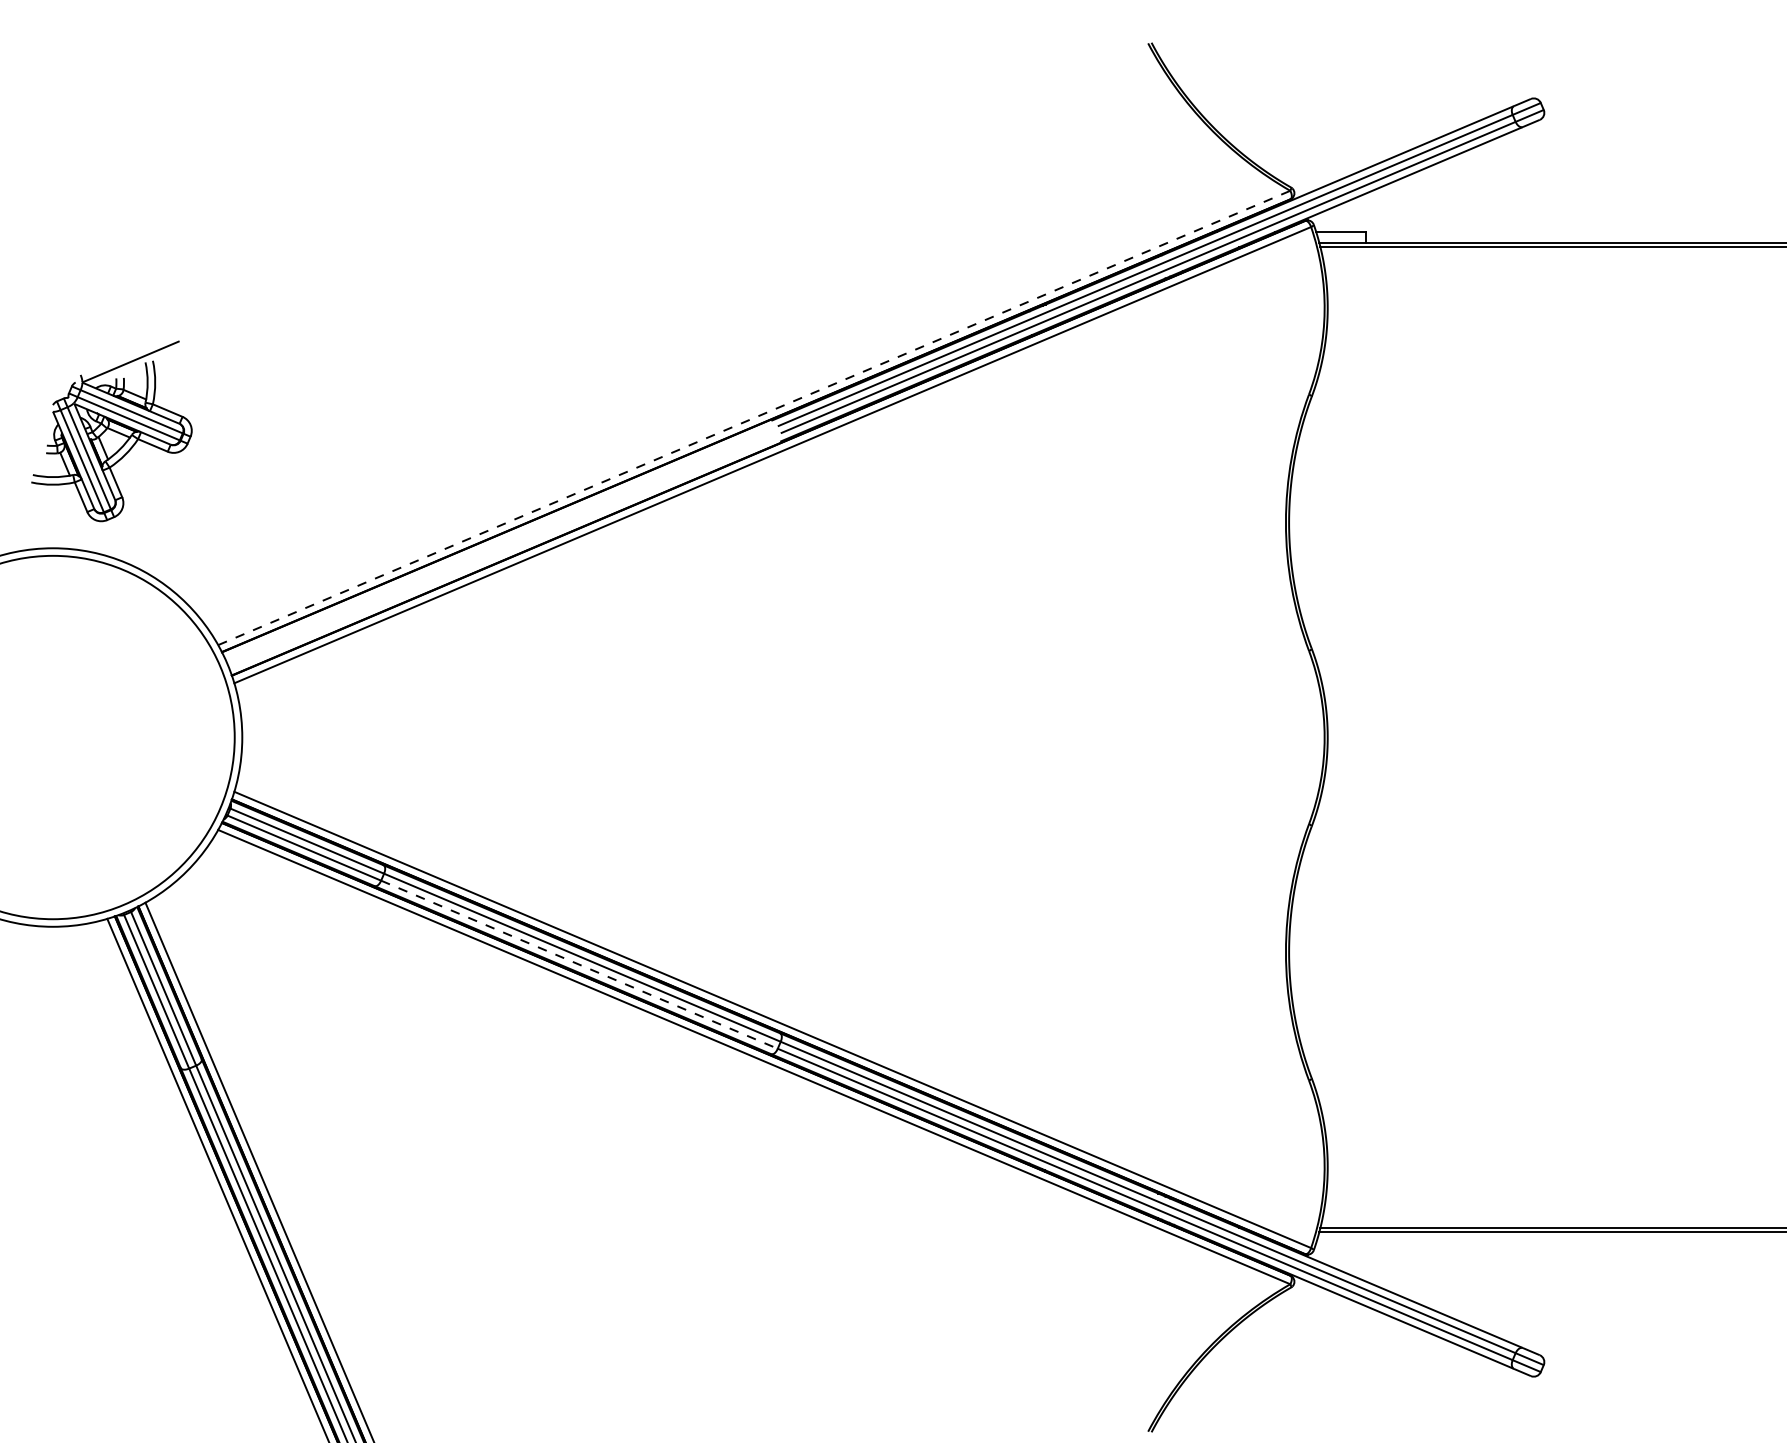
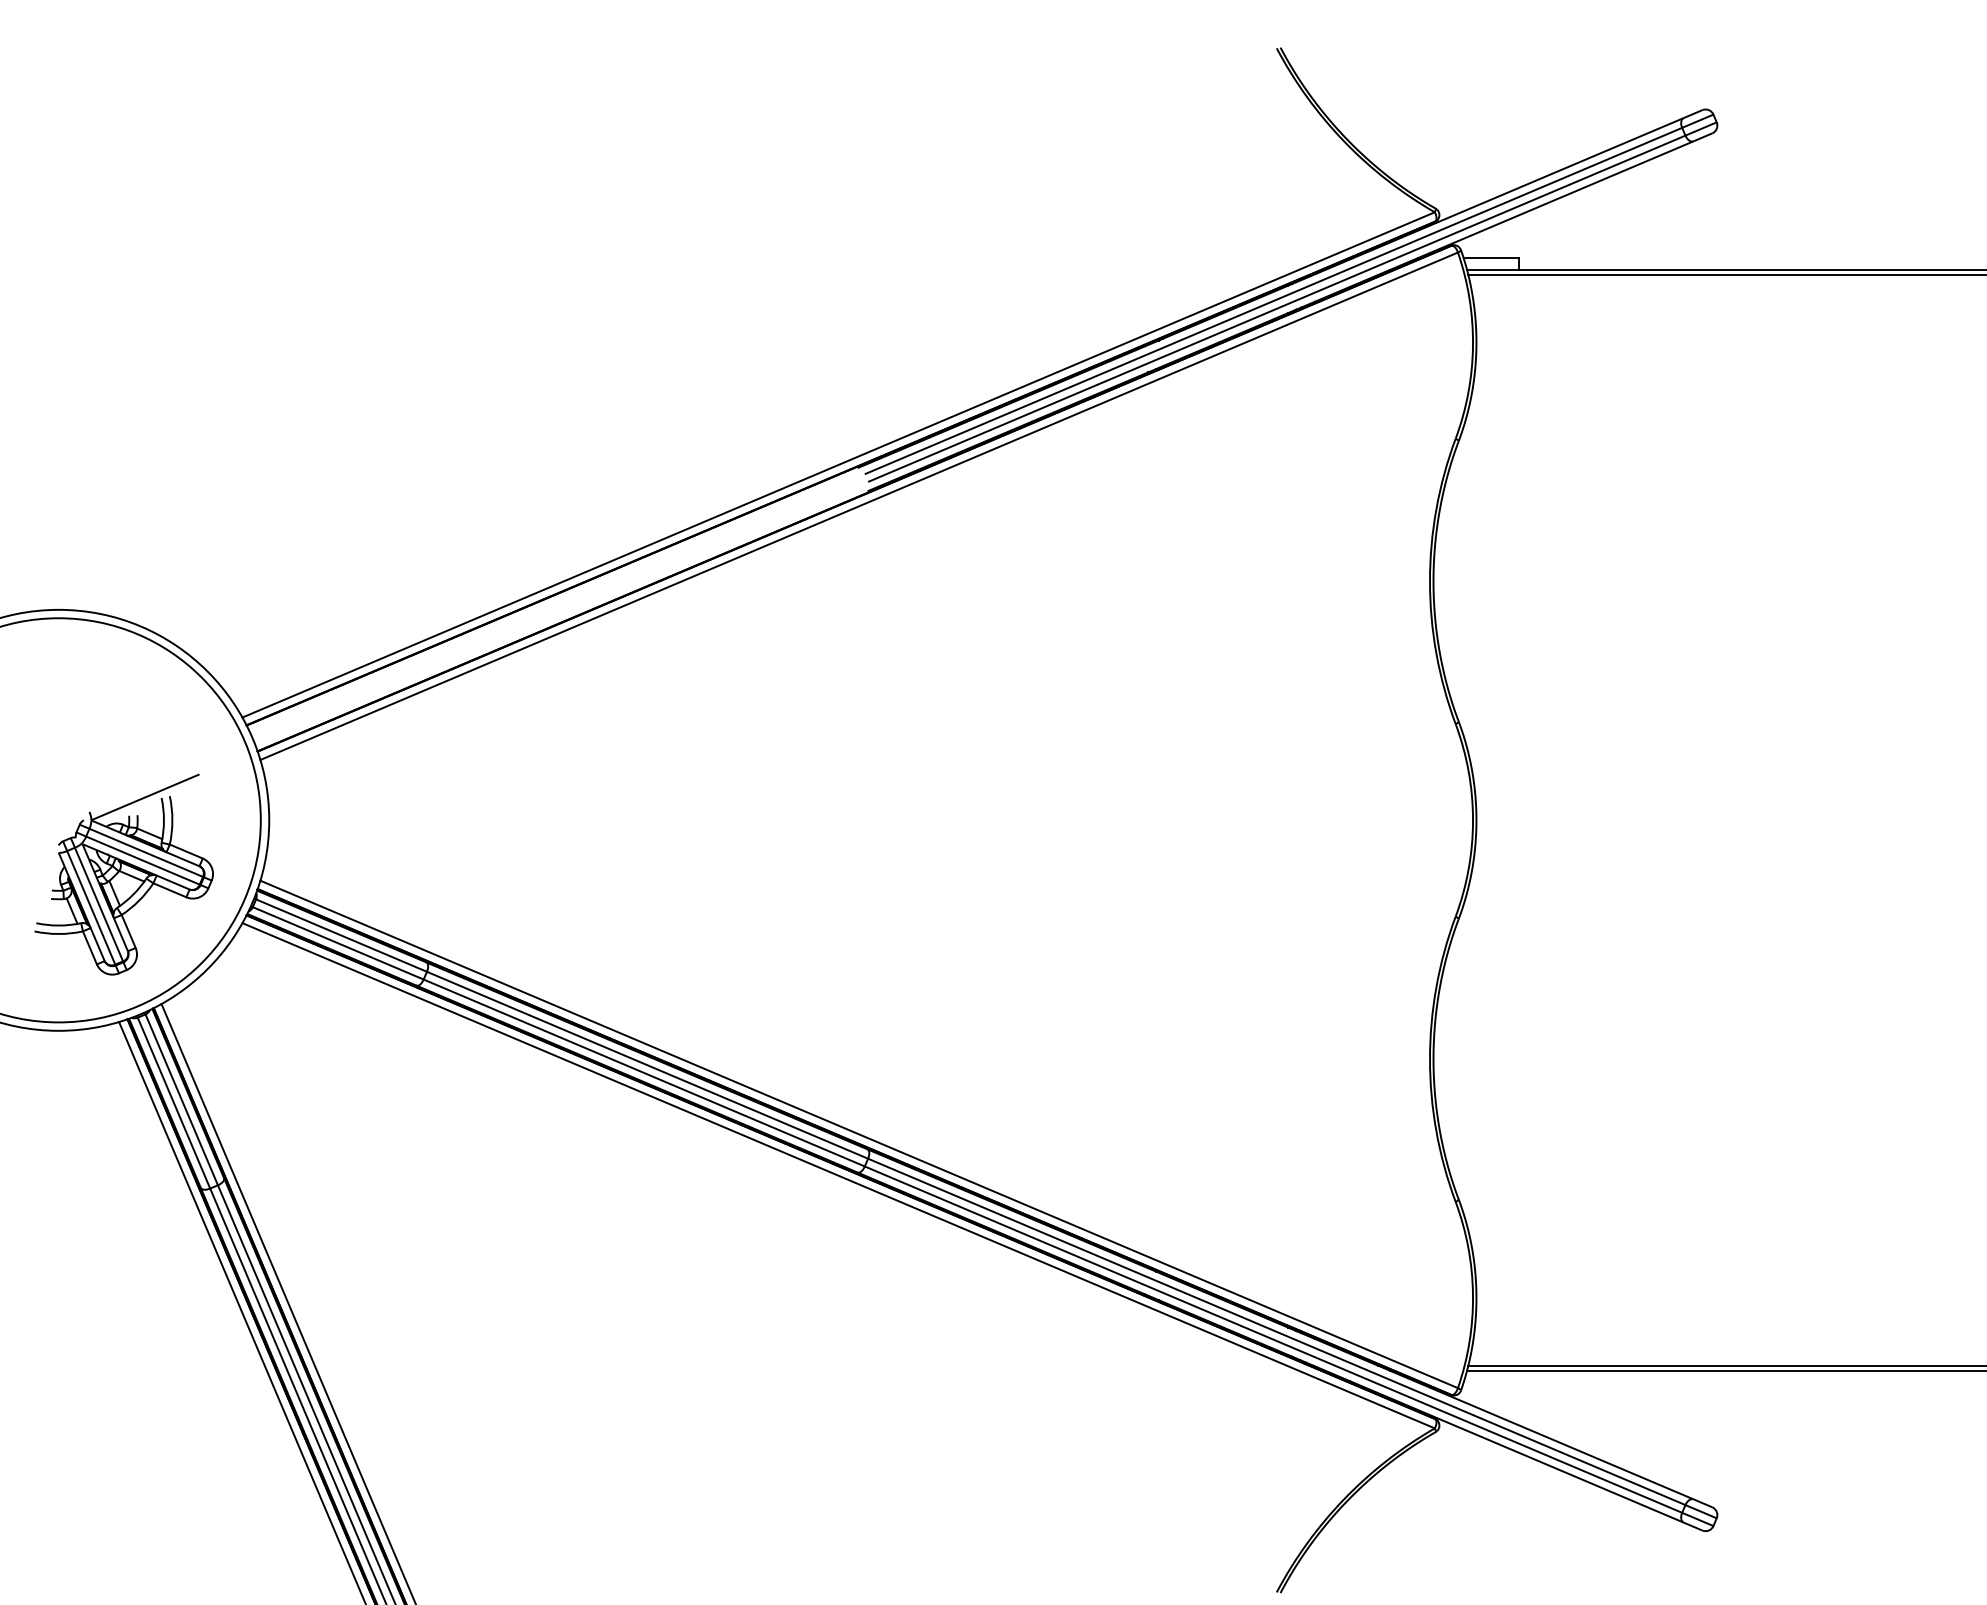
line: (754, 417) -> (838, 464), dashed -> solid
part: (111, 431) -> (123, 874), moved
line: (579, 964) -> (644, 1072), dashed -> solid

